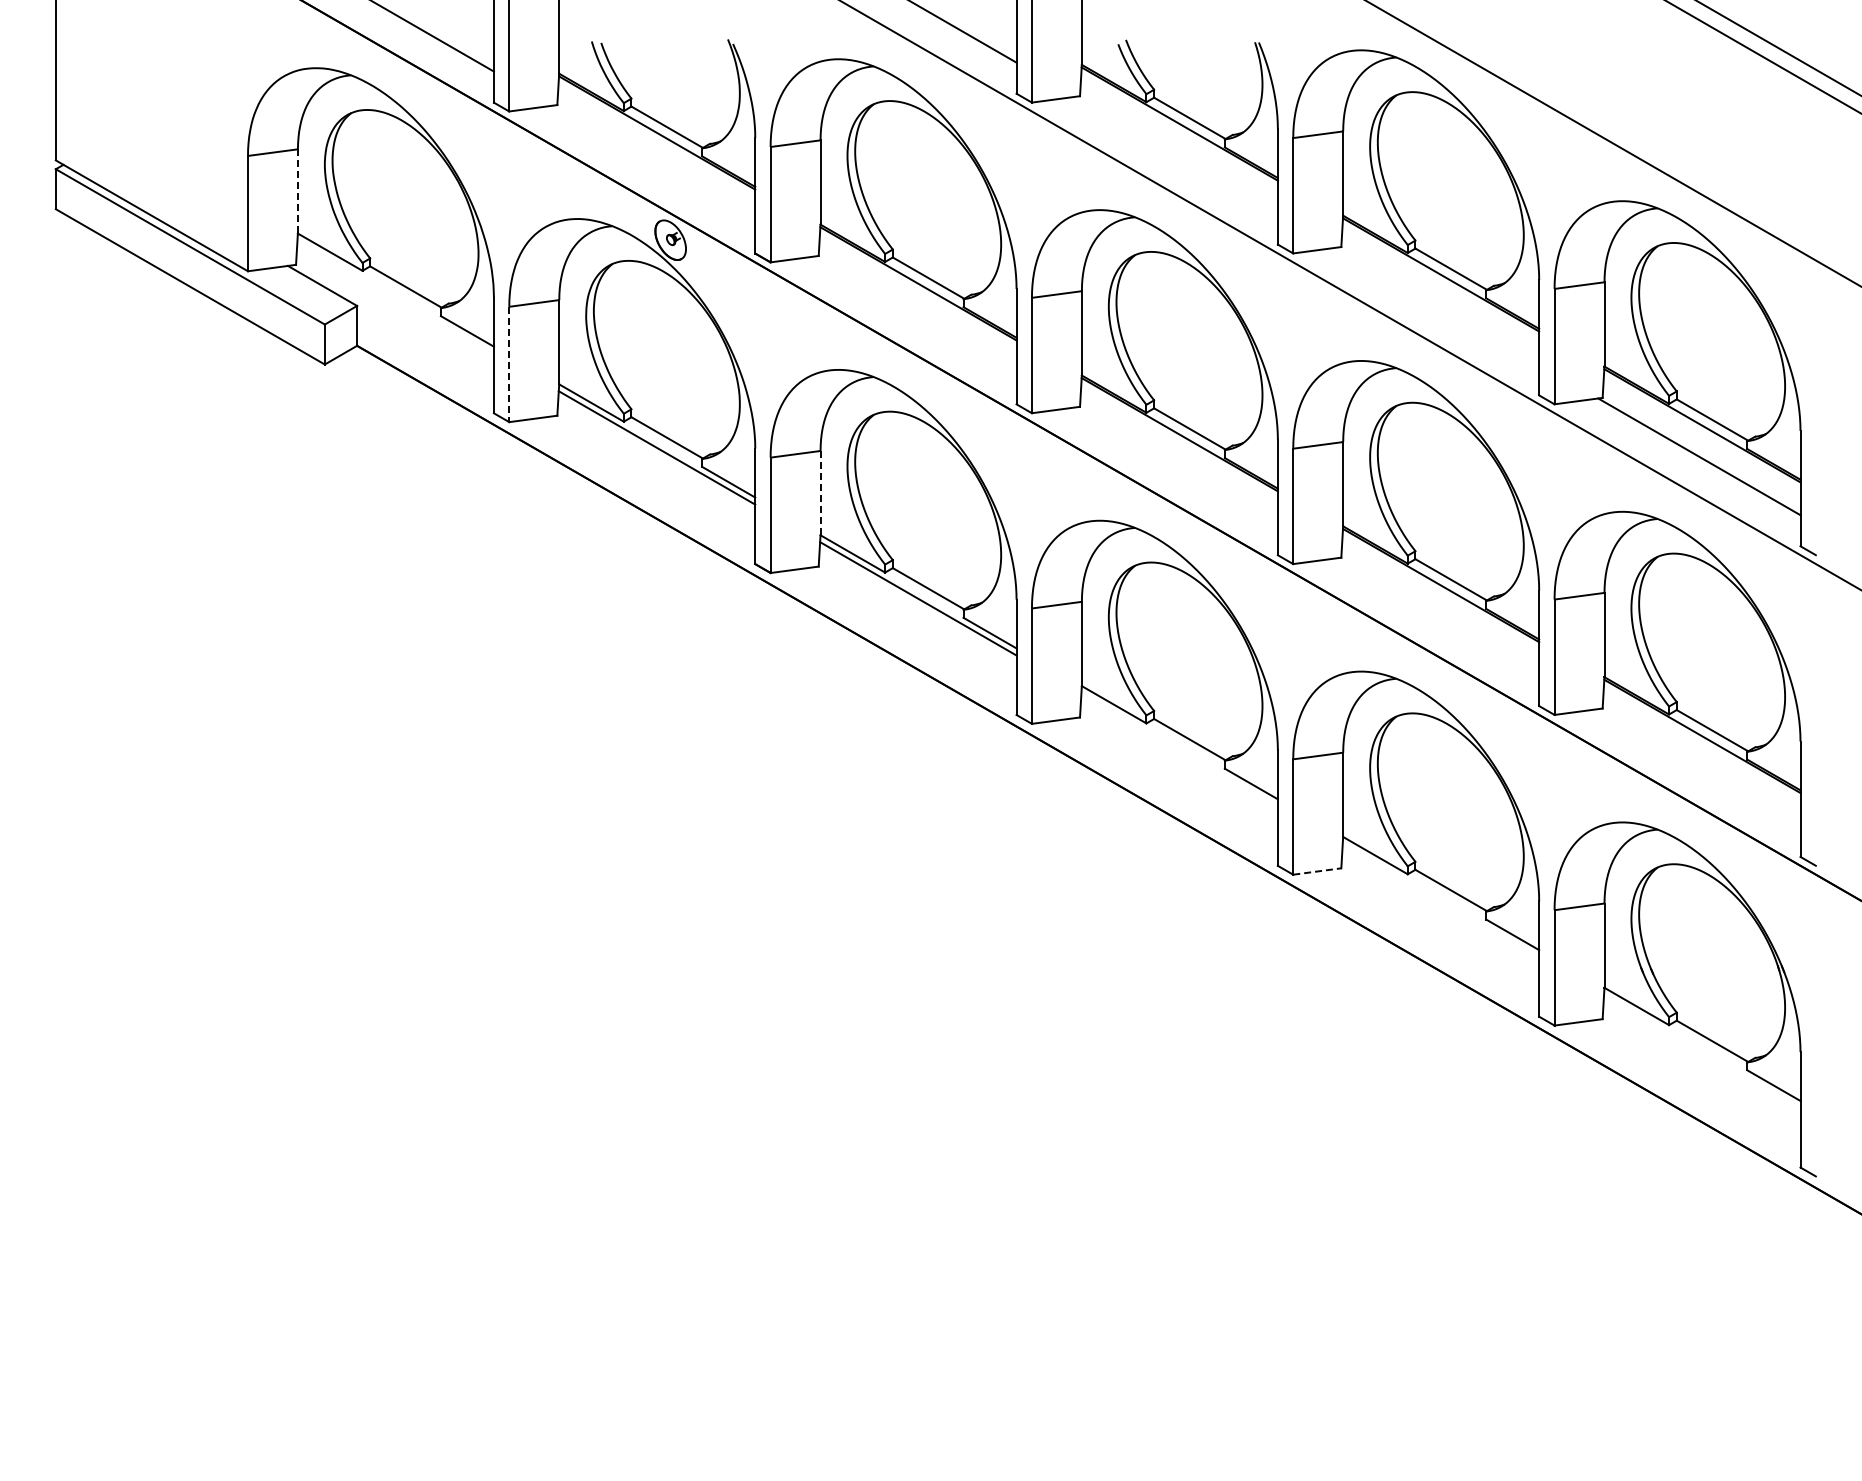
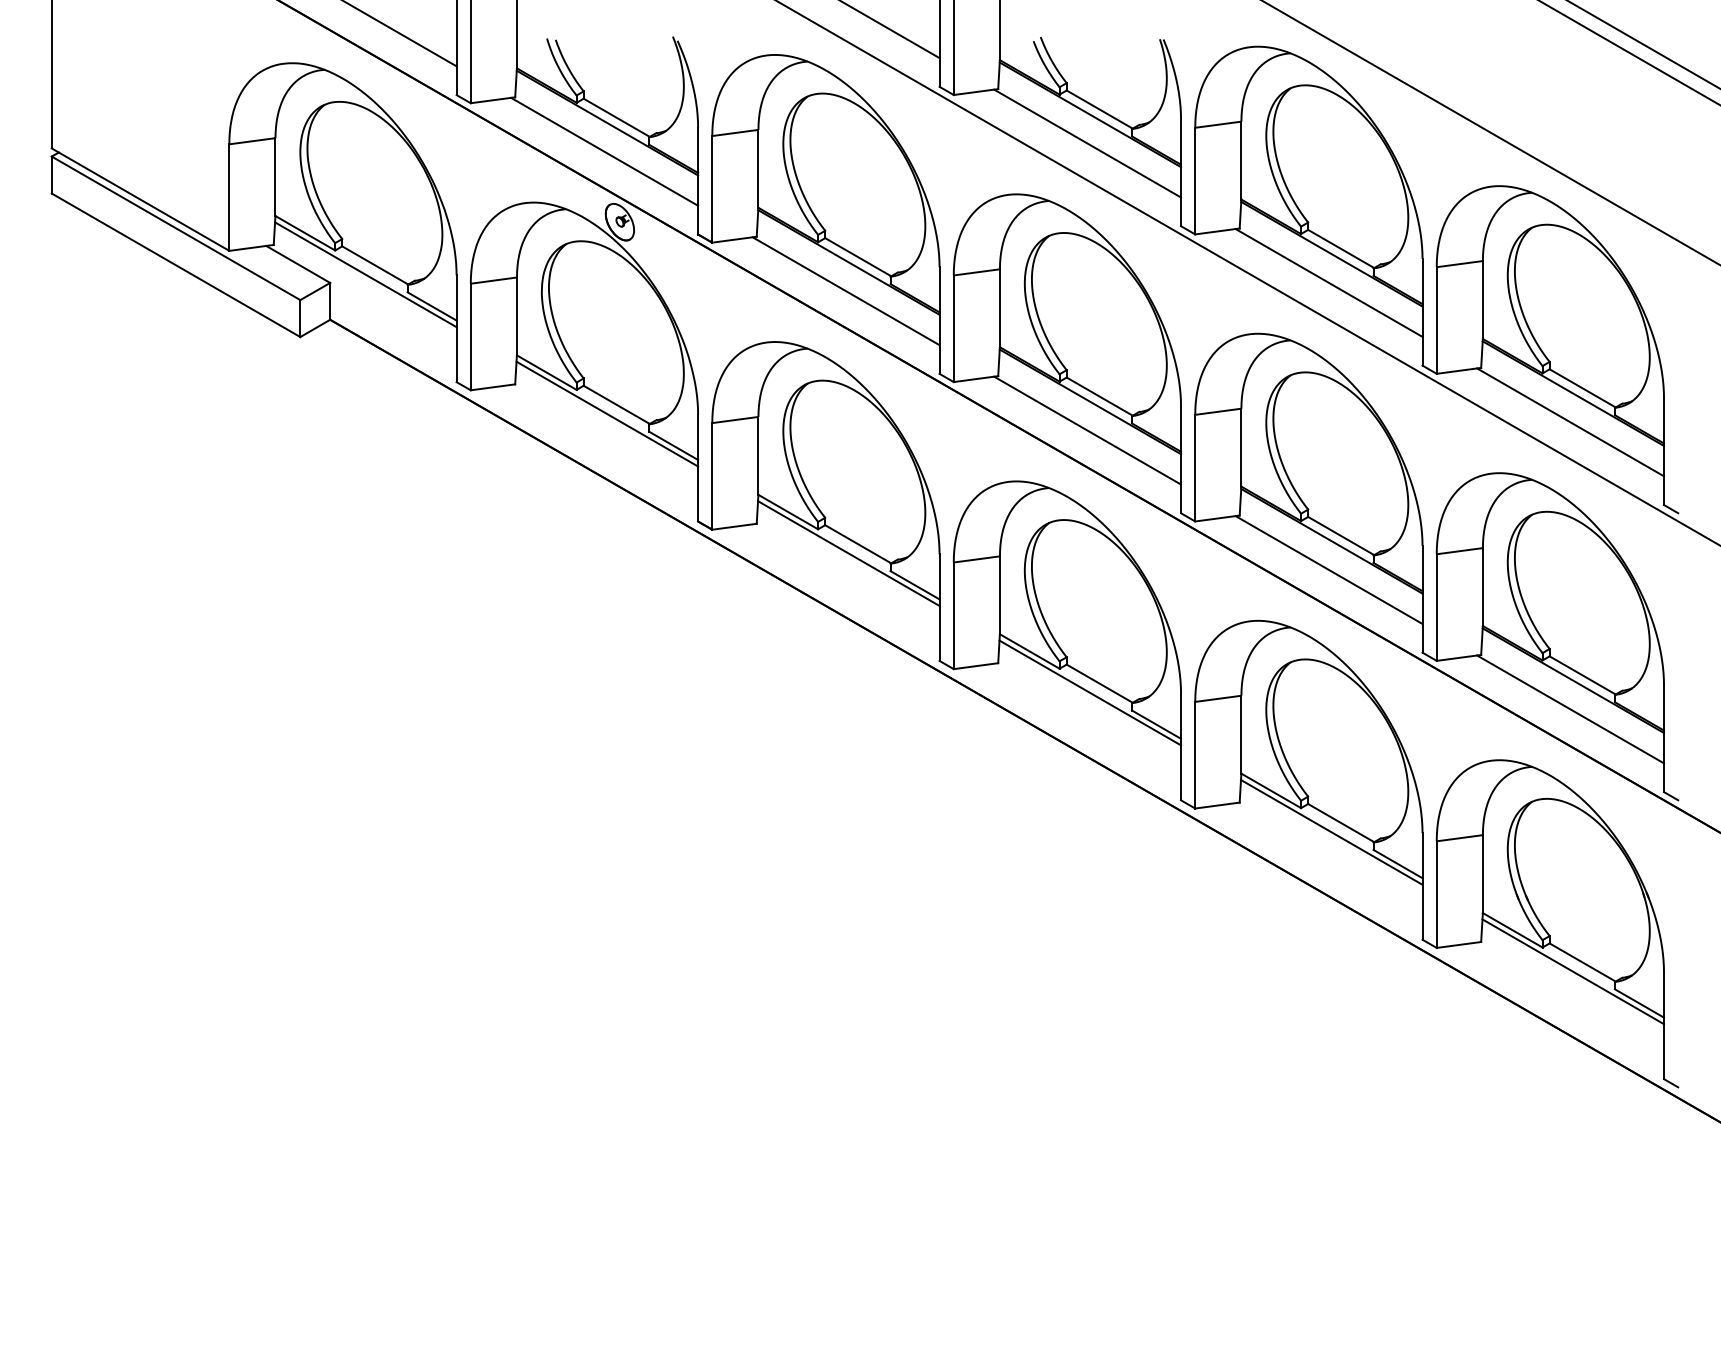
line: (1176, 154) -> (1087, 142), added
line: (654, 163) -> (604, 151), added
line: (297, 191) -> (275, 177), dashed -> solid
line: (395, 296) -> (365, 274), added
line: (1437, 305) -> (1328, 282), added
line: (915, 314) -> (846, 290), added
line: (509, 364) -> (470, 337), dashed -> solid
line: (1176, 465) -> (1087, 430), added
line: (820, 493) -> (758, 456), dashed -> solid
line: (1437, 616) -> (1328, 569), added
line: (1179, 749) -> (1090, 692), added
line: (1699, 767) -> (1570, 709), added
line: (1317, 871) -> (1217, 805), dashed -> solid
line: (1440, 900) -> (1331, 832), added
line: (1702, 1051) -> (1573, 971), added

